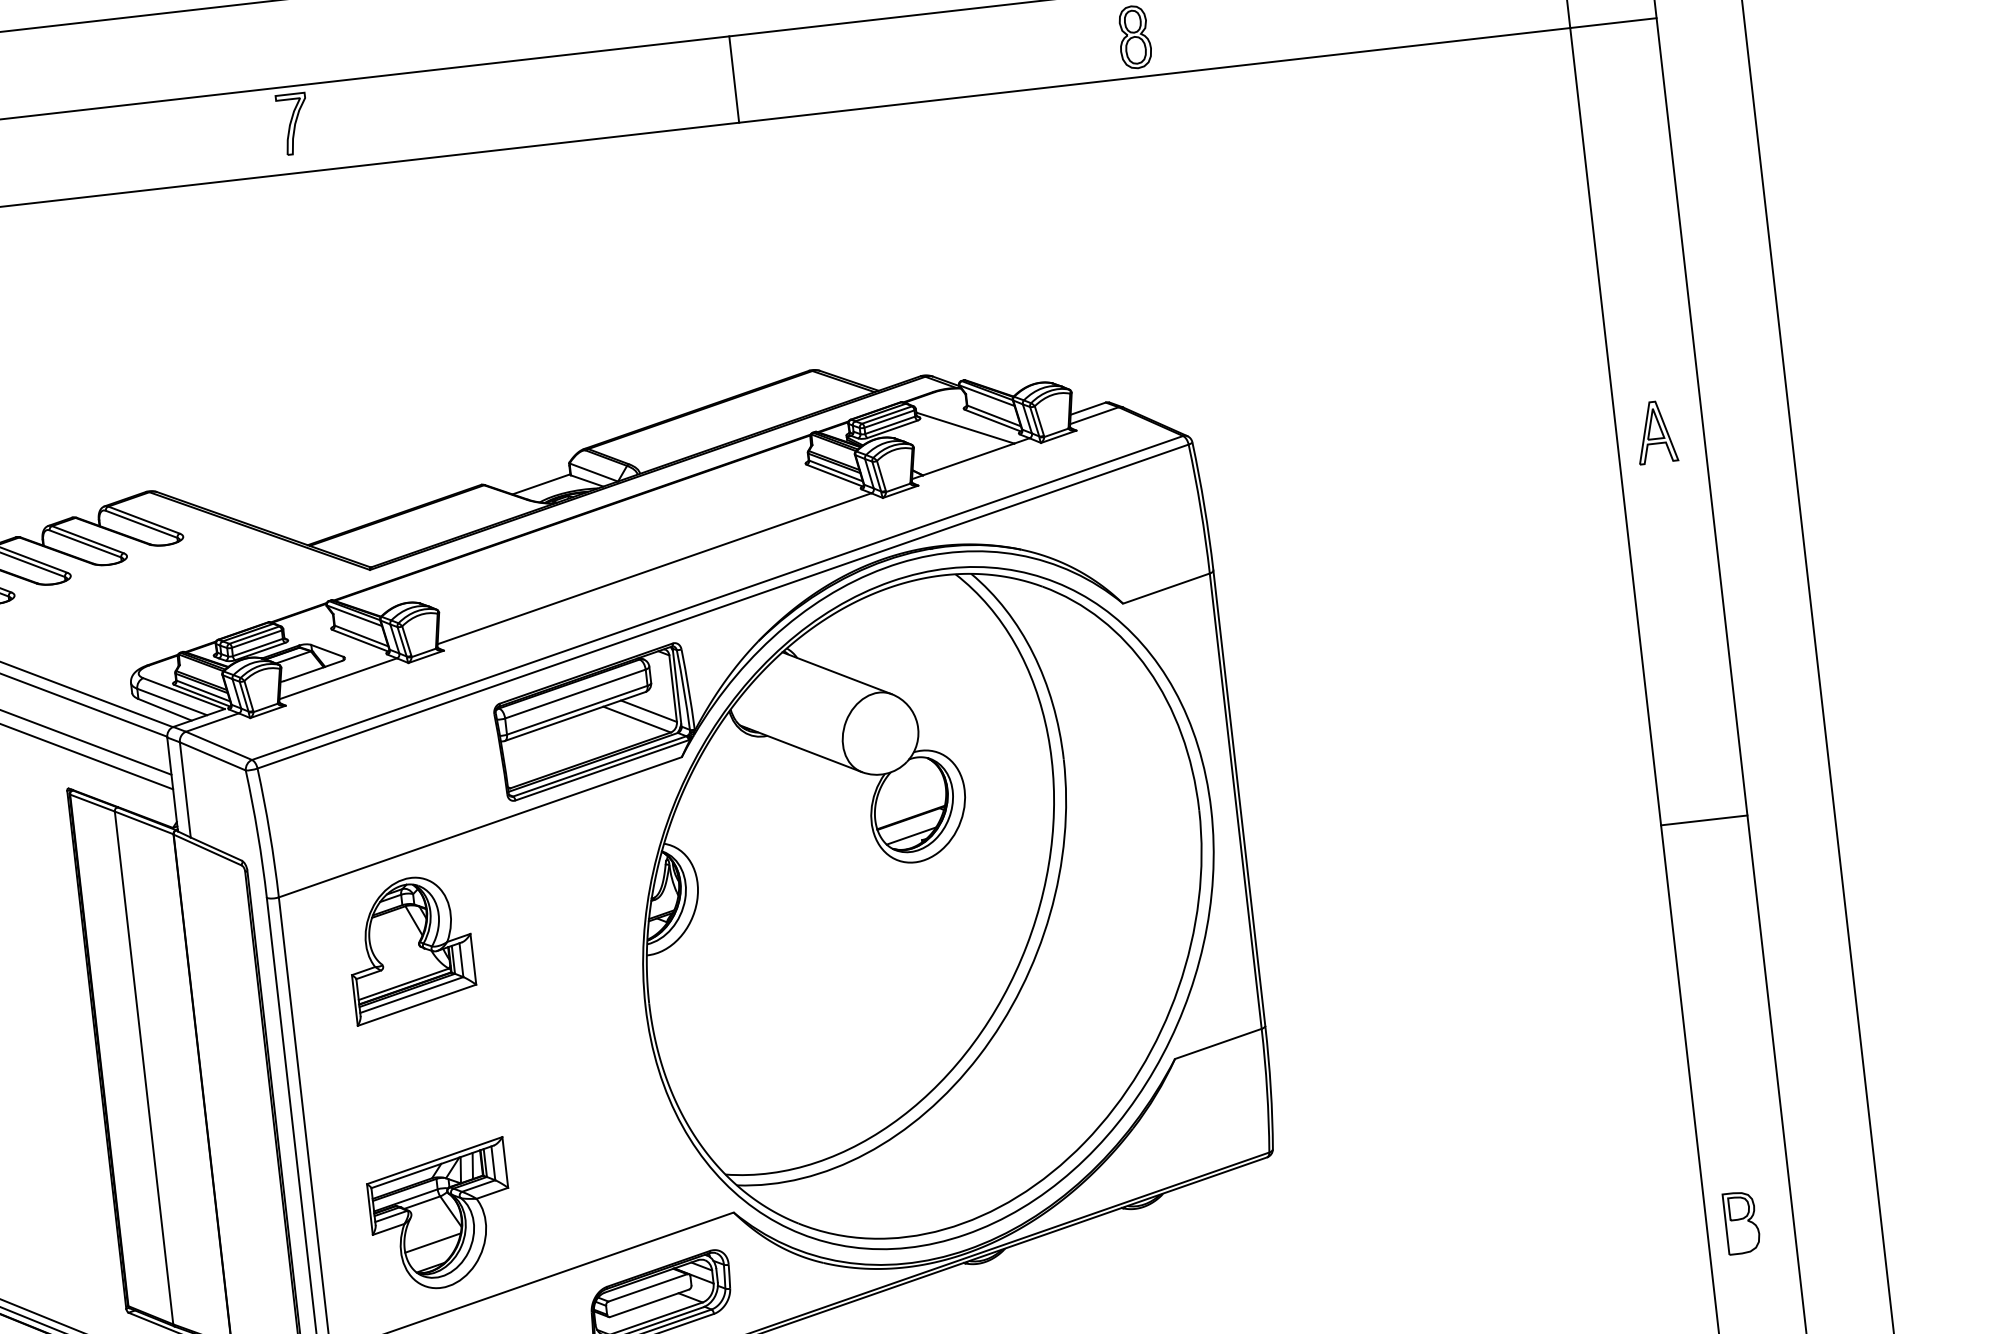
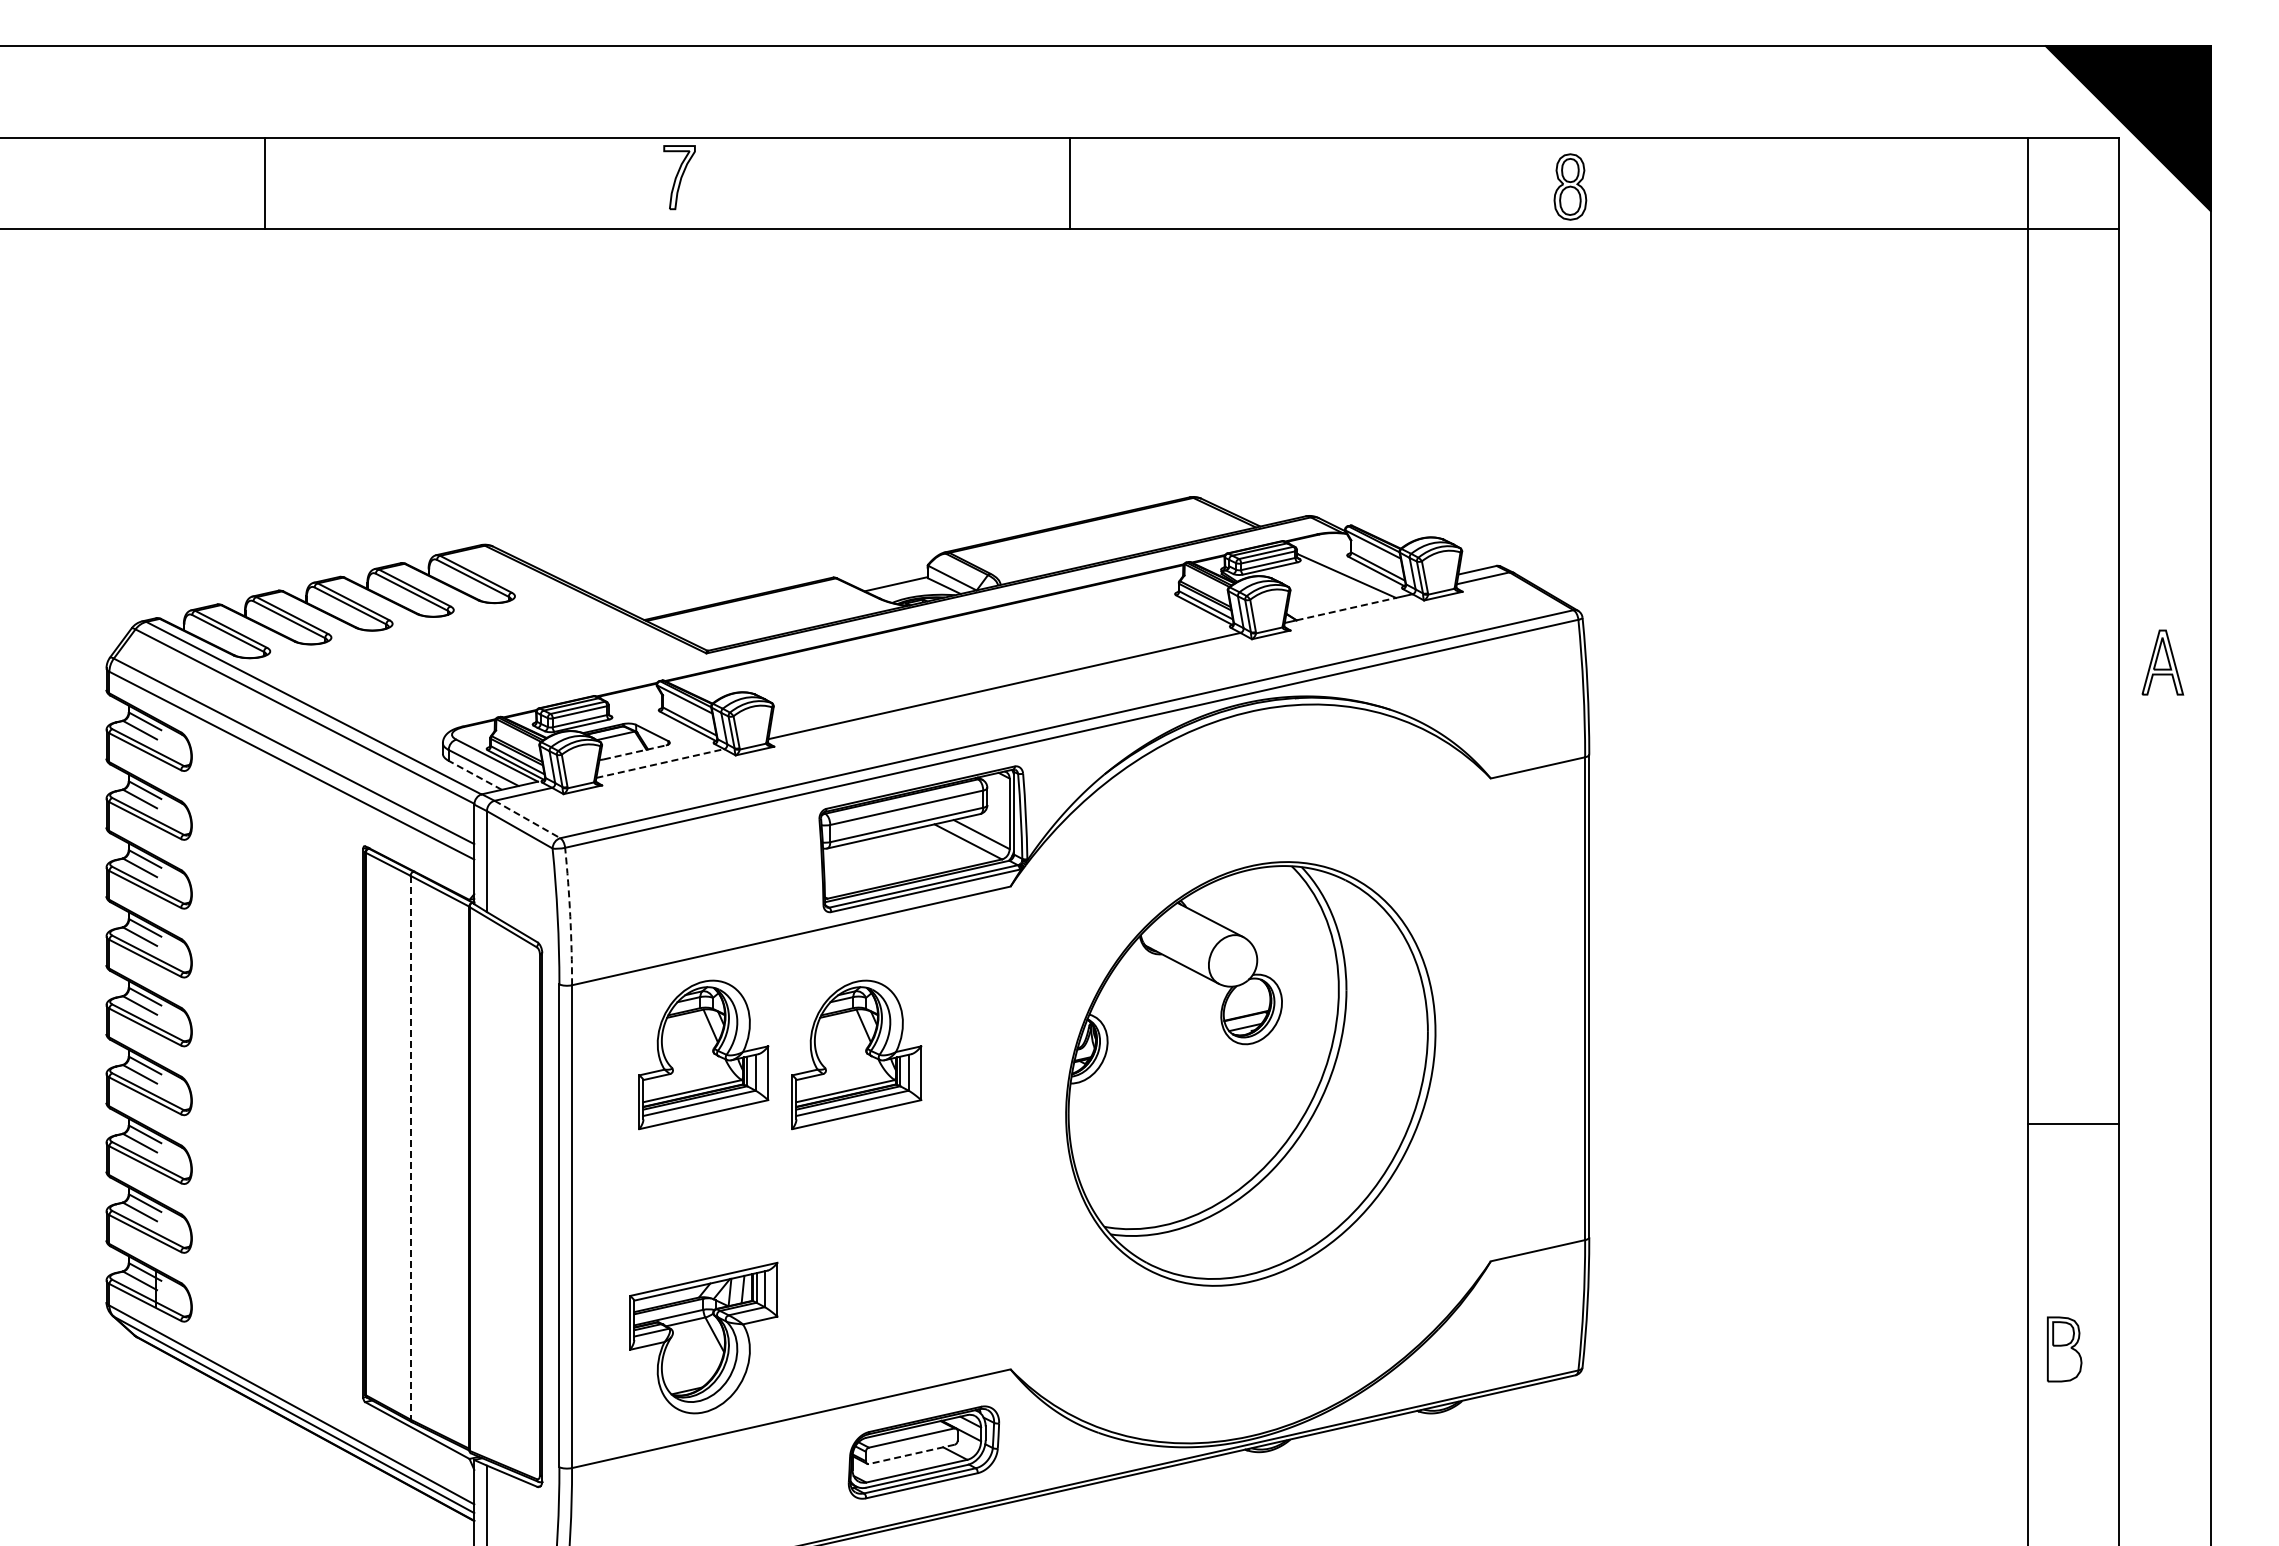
line: (734, 79) -> (1070, 183), moved
part: (1655, 432) -> (2162, 662), moved
line: (968, 459) -> (1346, 609), solid -> dashed
line: (312, 671) -> (634, 752), solid -> dashed
line: (338, 678) -> (660, 763), solid -> dashed
line: (164, 710) -> (474, 775), solid -> dashed
line: (219, 745) -> (527, 819), solid -> dashed
line: (1704, 820) -> (2073, 1123), moved
arc: (269, 832) -> (570, 916), solid -> dashed
part: (928, 907) -> (1250, 1073), size x0.6
part: (554, 932) -> (856, 1054), added
line: (143, 1067) -> (410, 1147), solid -> dashed
part: (1741, 1222) -> (2064, 1349), moved
line: (433, 1243) -> (692, 1365), removed
line: (649, 1303) -> (911, 1454), solid -> dashed

